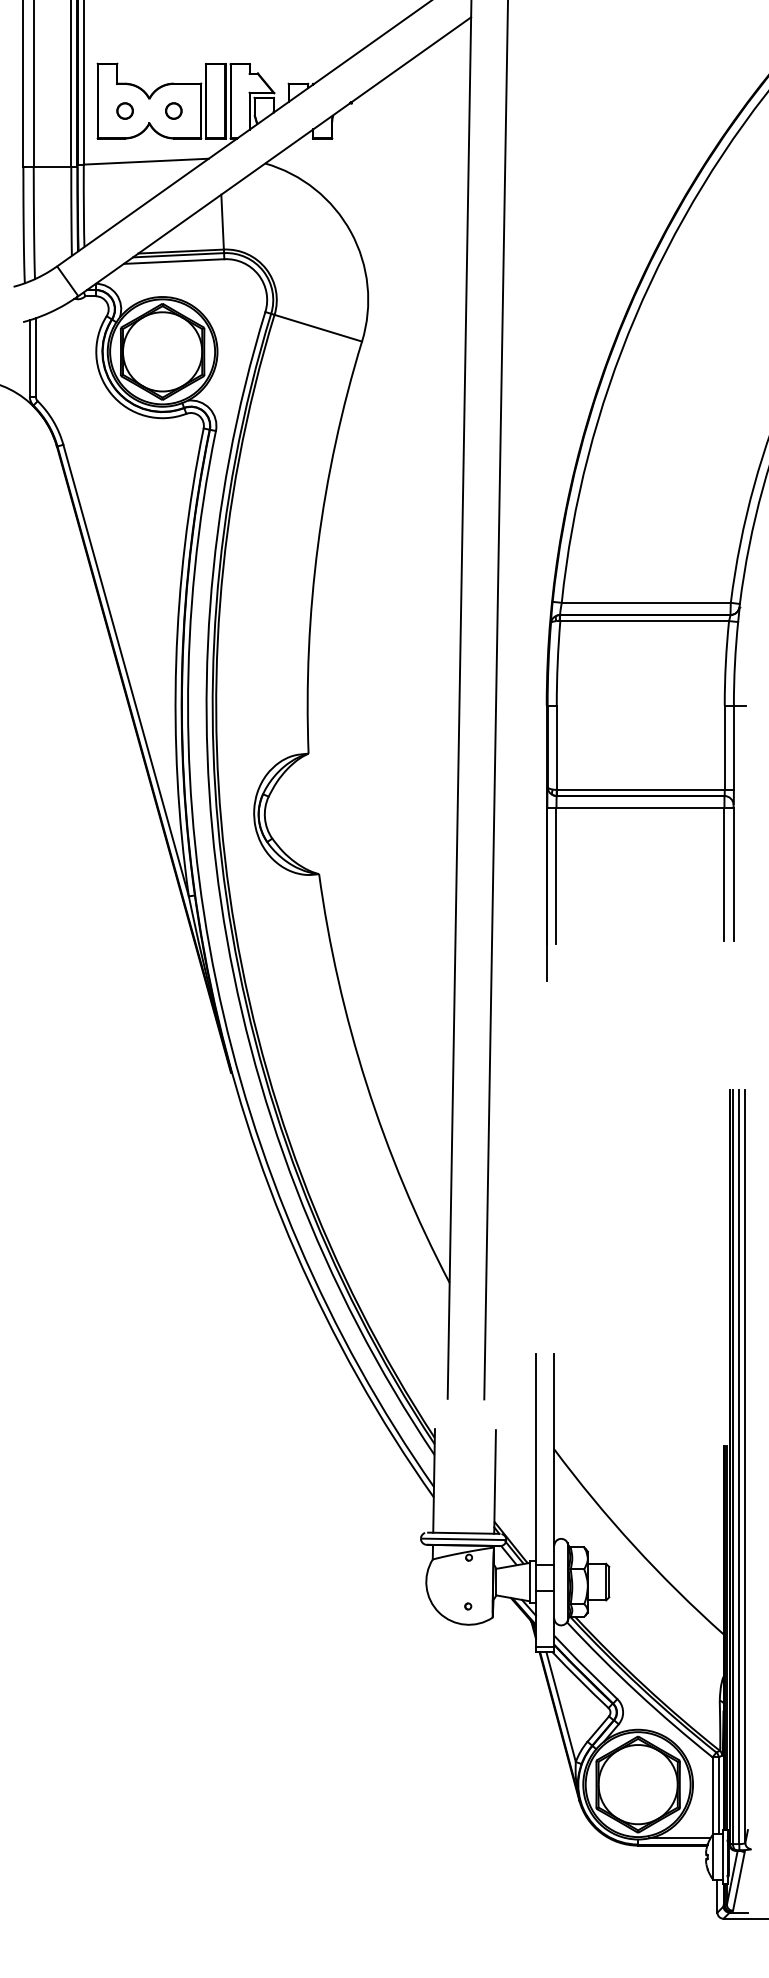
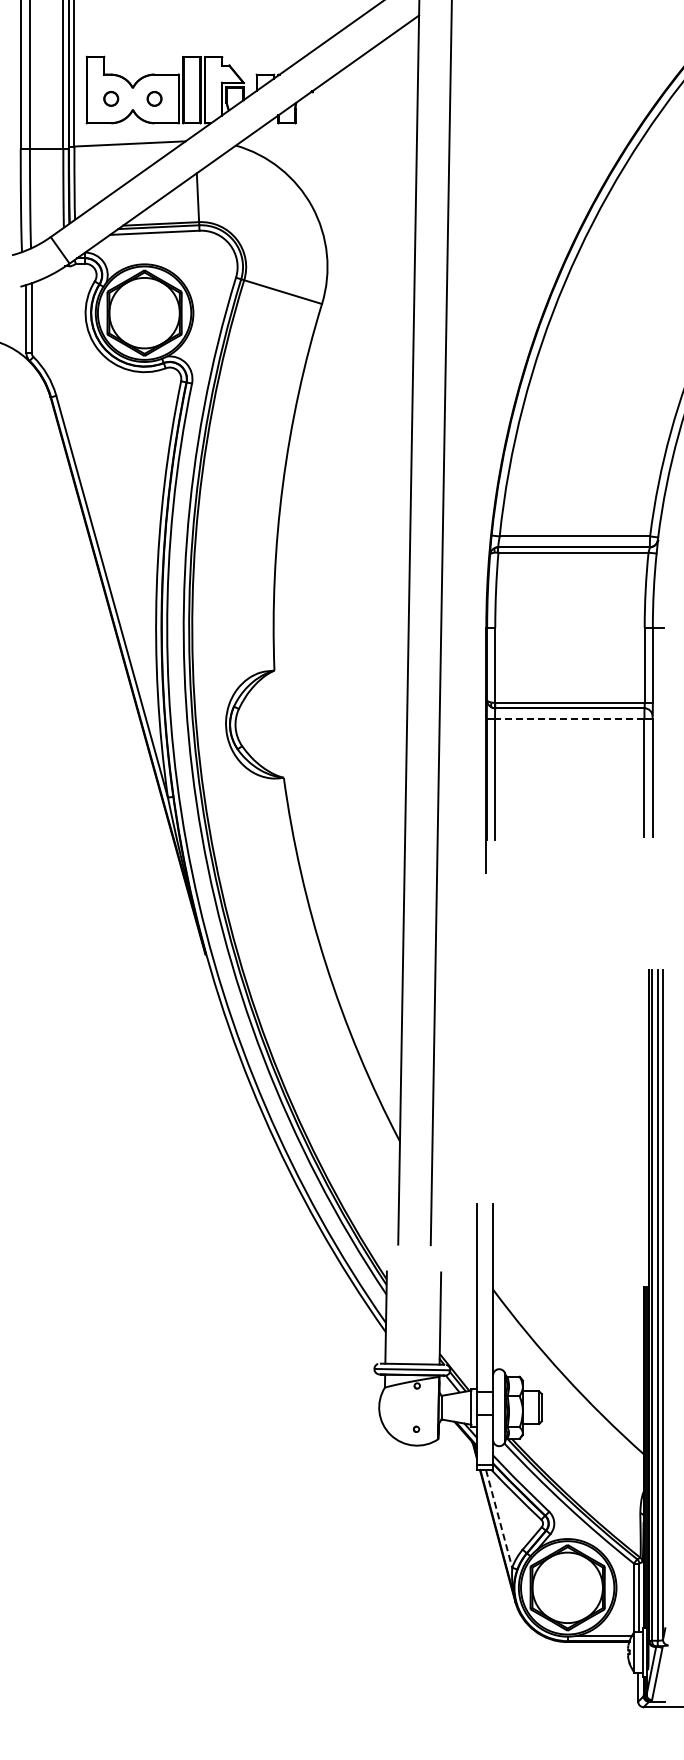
line: (640, 808) -> (569, 719), solid -> dashed
line: (561, 1706) -> (499, 1518), solid -> dashed

